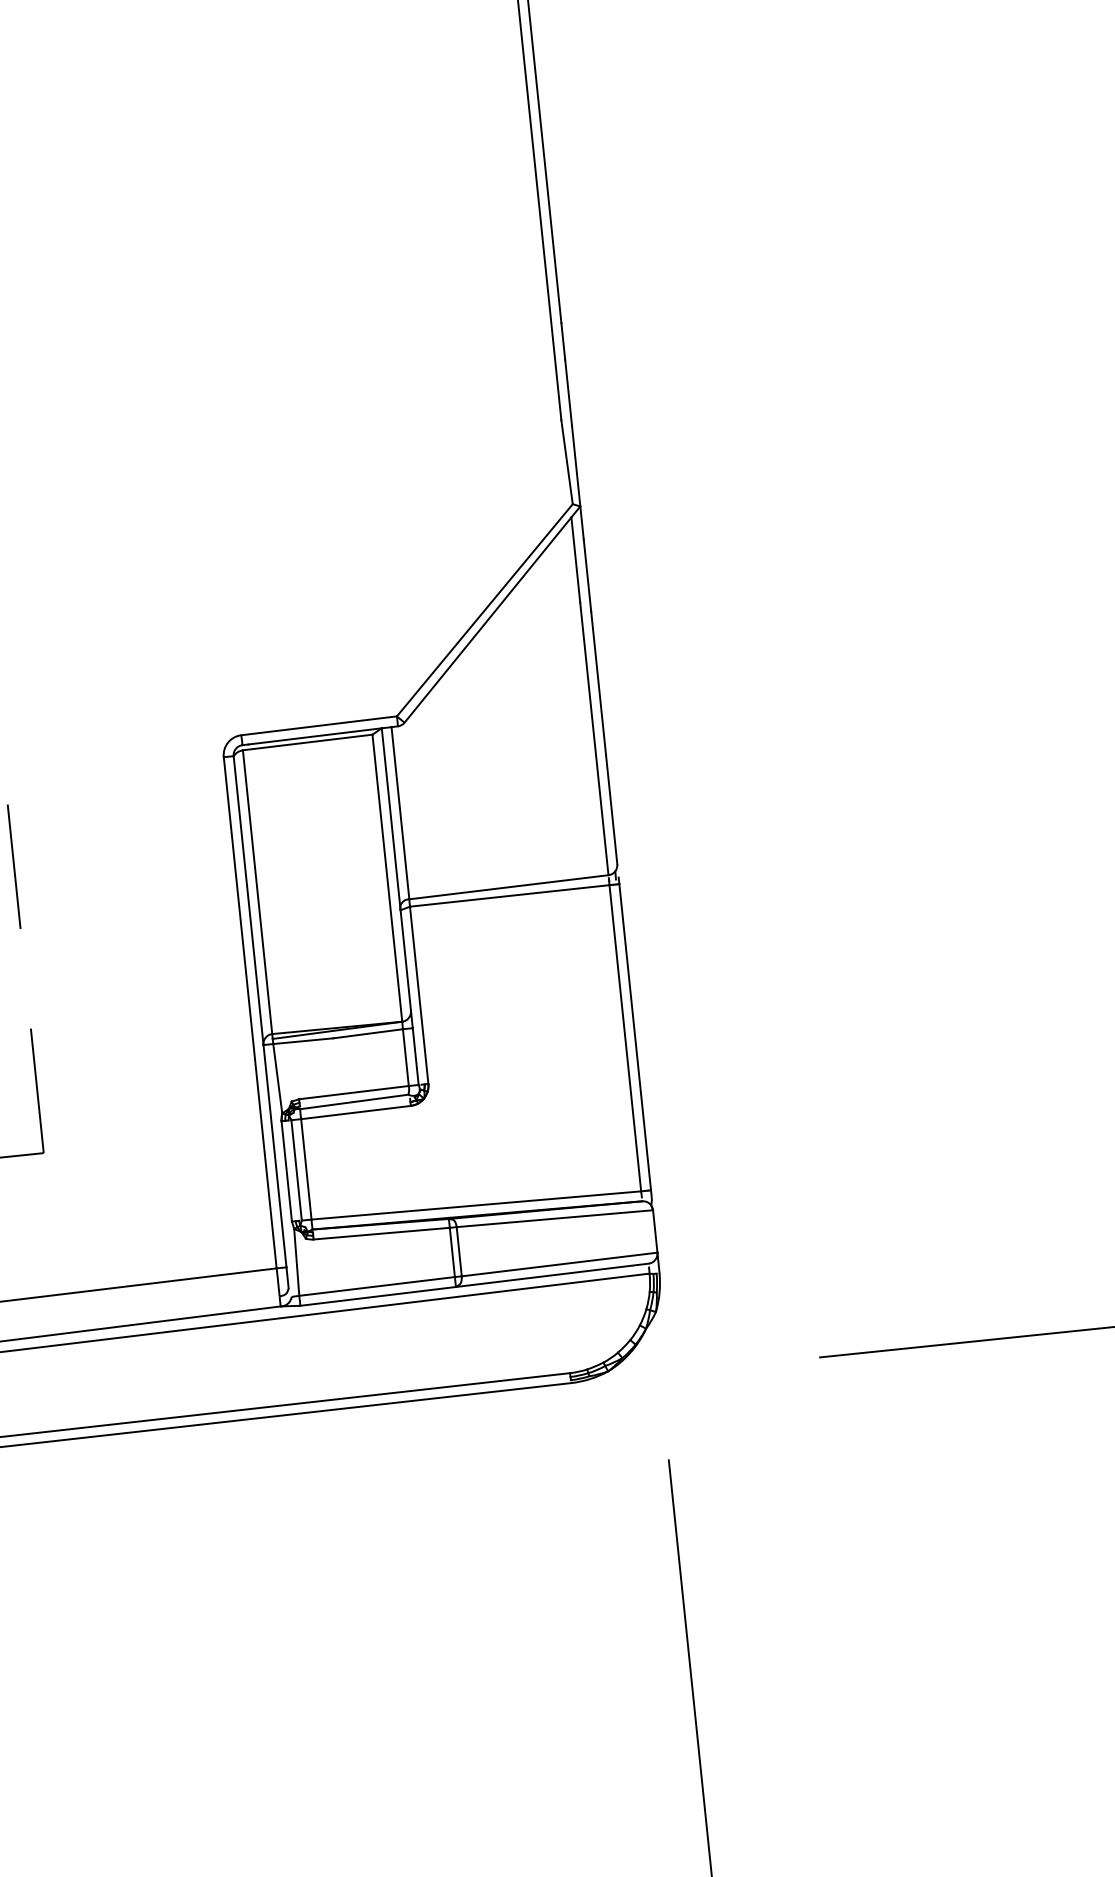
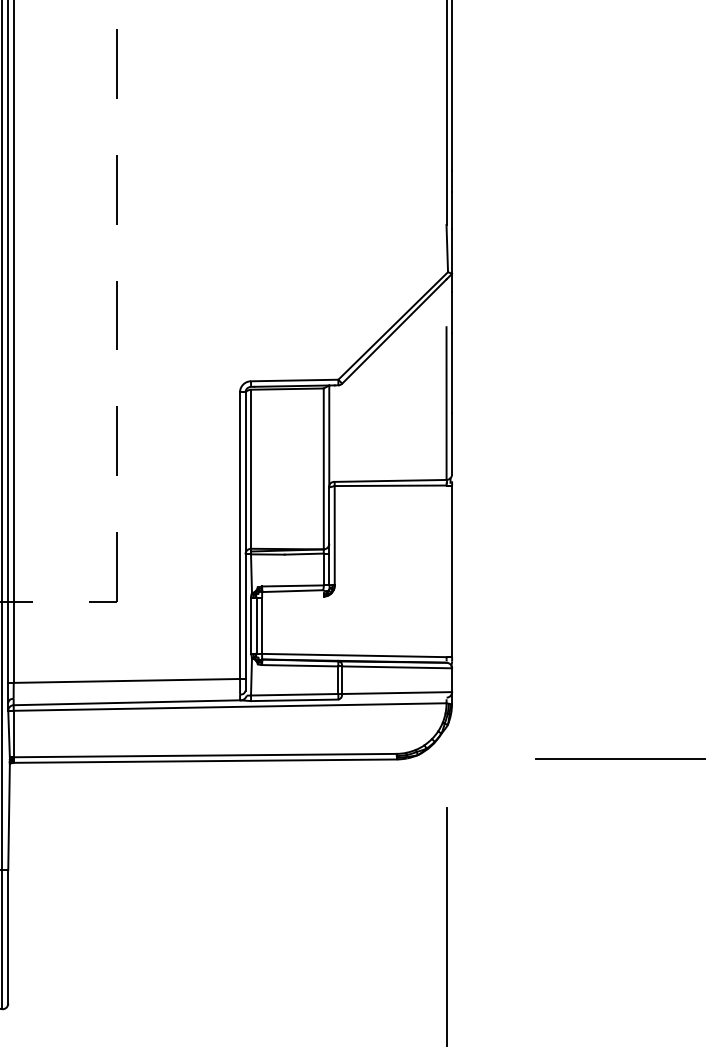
line: (575, 560) -> (446, 303), removed
line: (399, 812) -> (334, 433), removed
line: (625, 1038) -> (446, 571), removed
line: (355, 1111) -> (292, 596), removed
line: (552, 1275) -> (392, 698), removed

